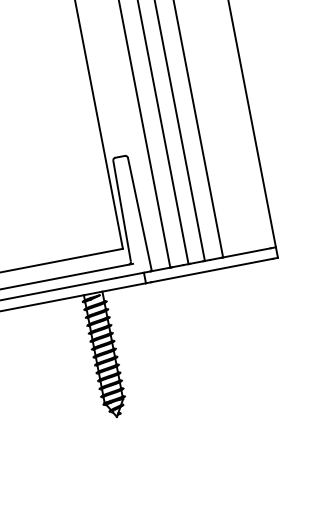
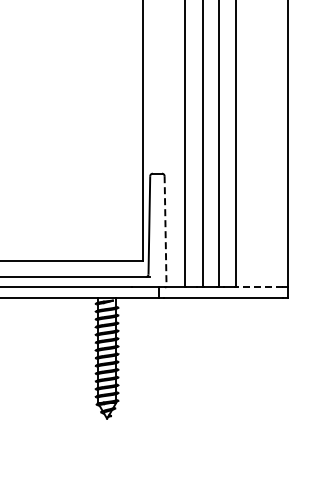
line: (139, 214) -> (165, 231), solid -> dashed
line: (246, 253) -> (259, 287), solid -> dashed

